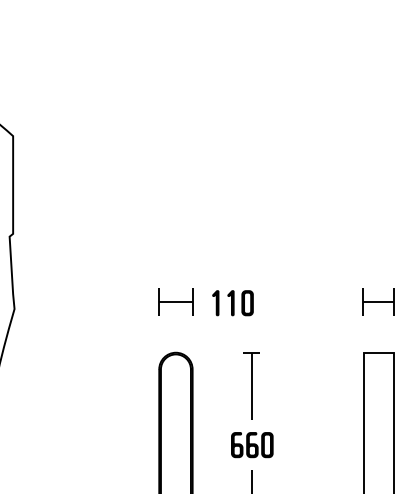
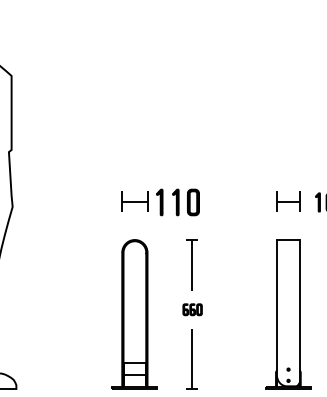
part: (233, 303) -> (178, 202), size x1.4
part: (252, 444) -> (192, 309), size x0.6

